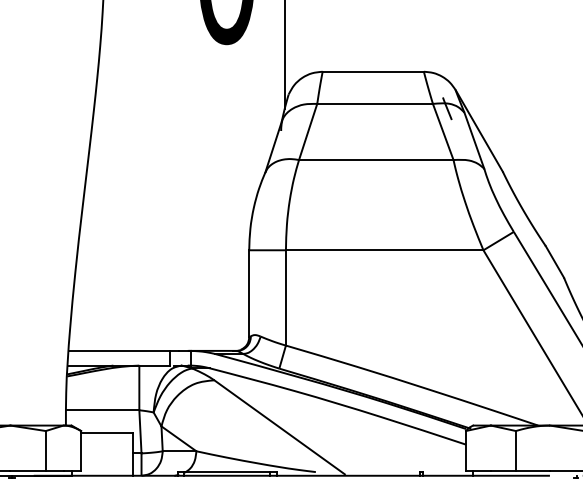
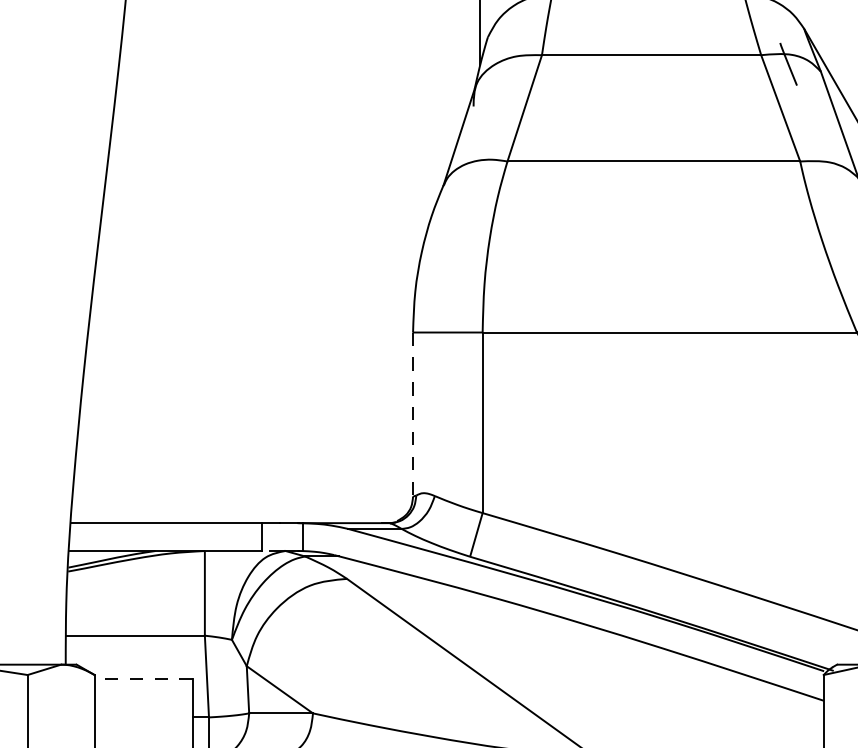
line: (249, 294) -> (413, 416), solid -> dashed
line: (107, 432) -> (144, 677), solid -> dashed

